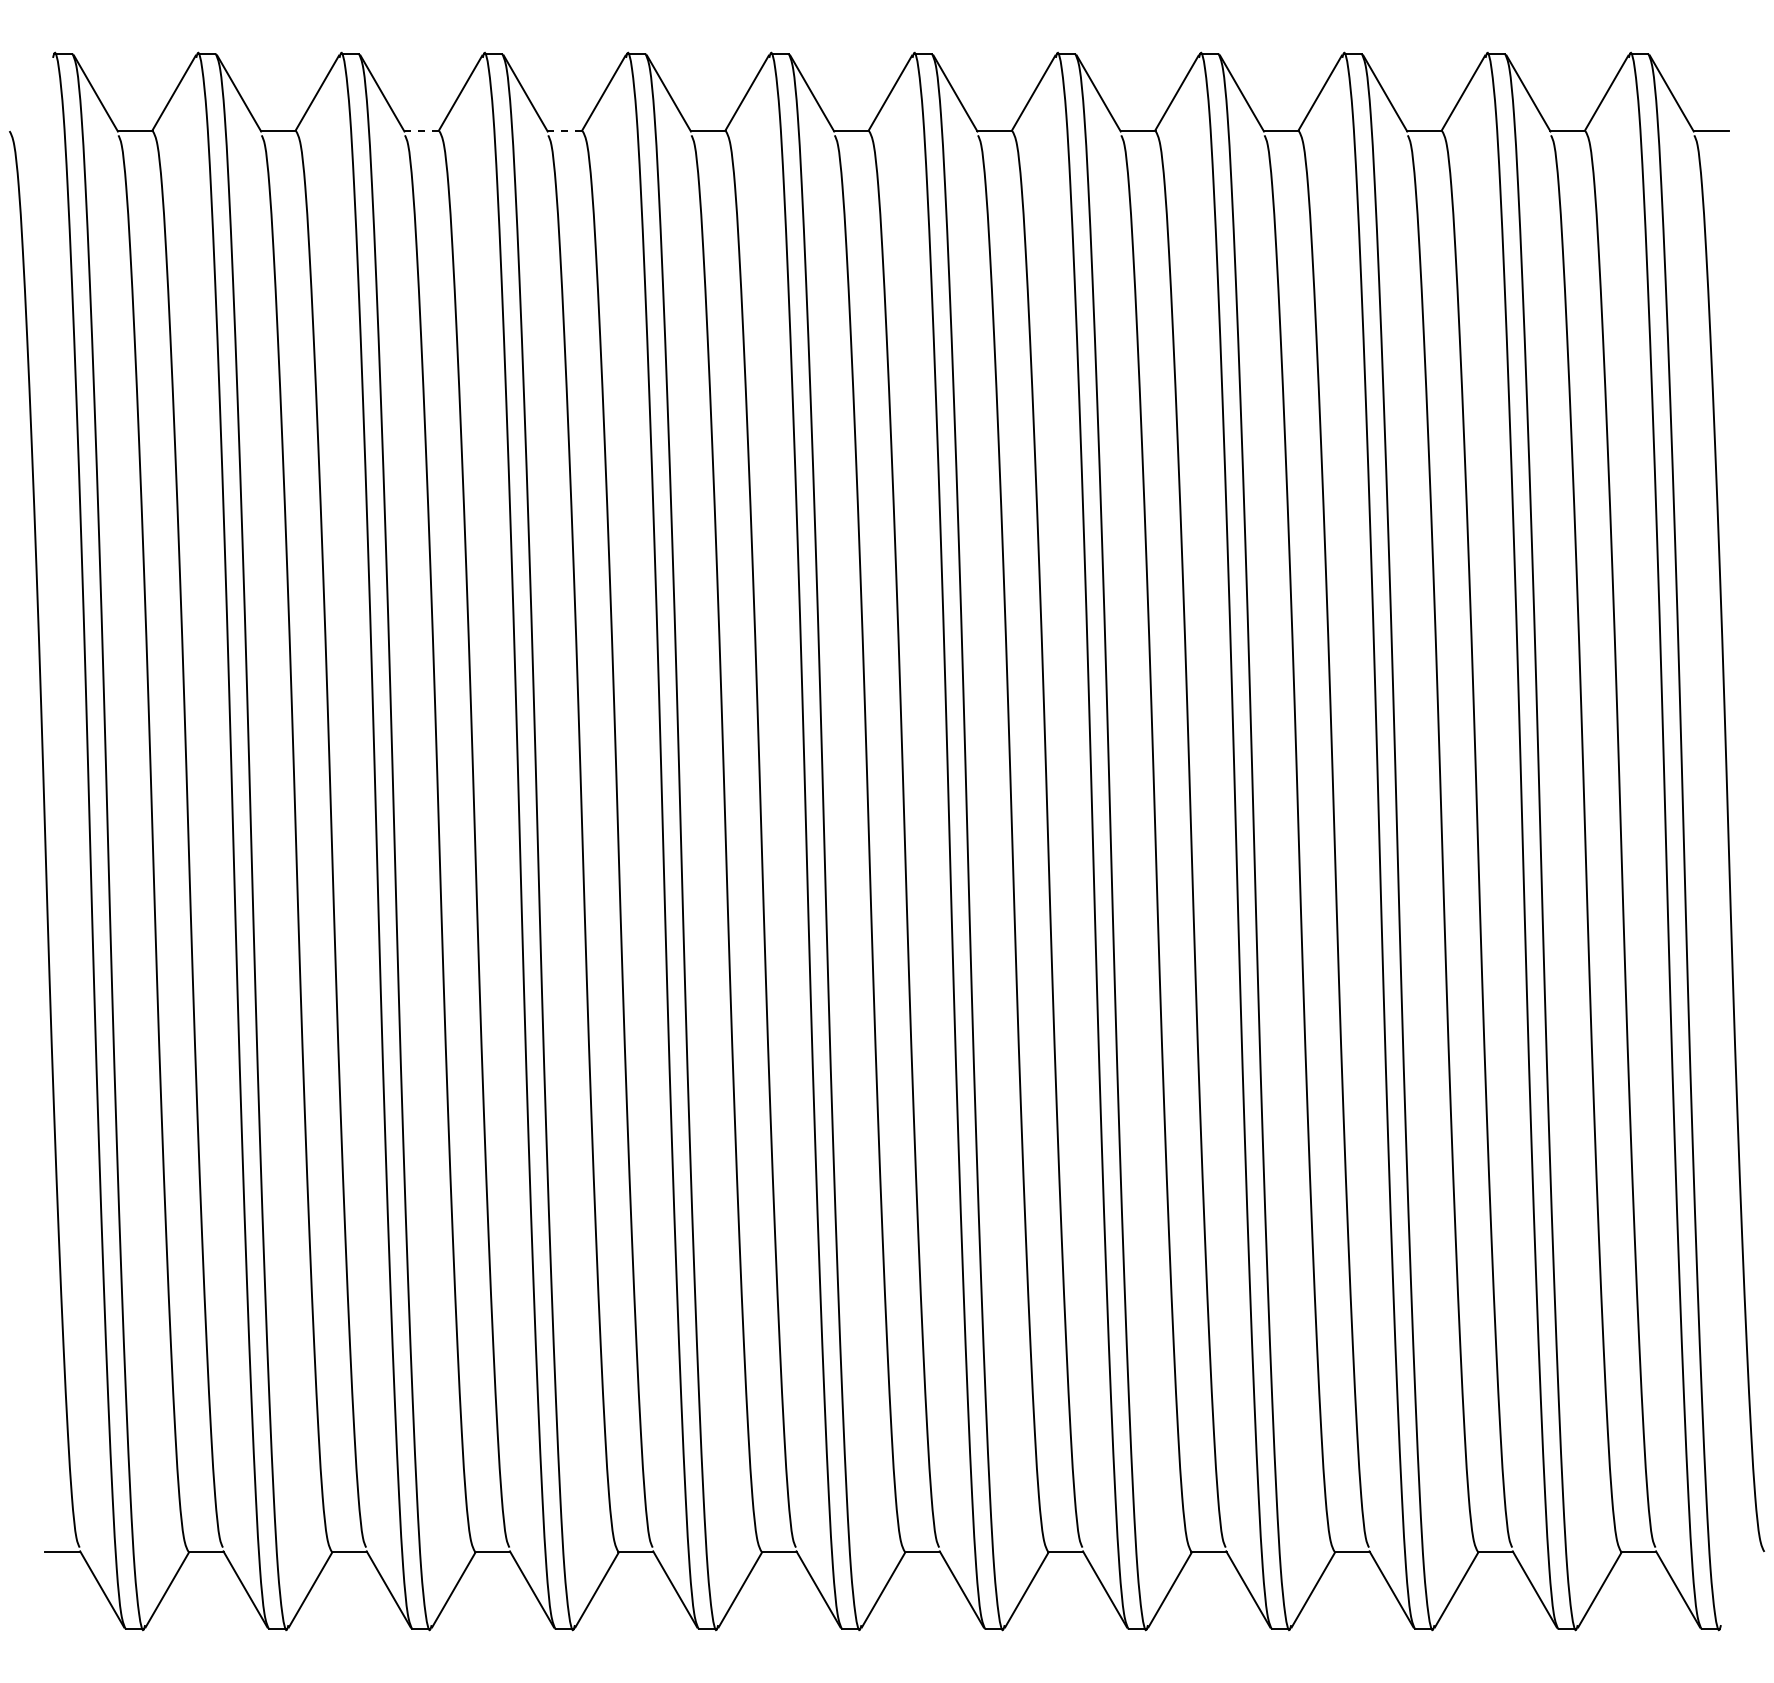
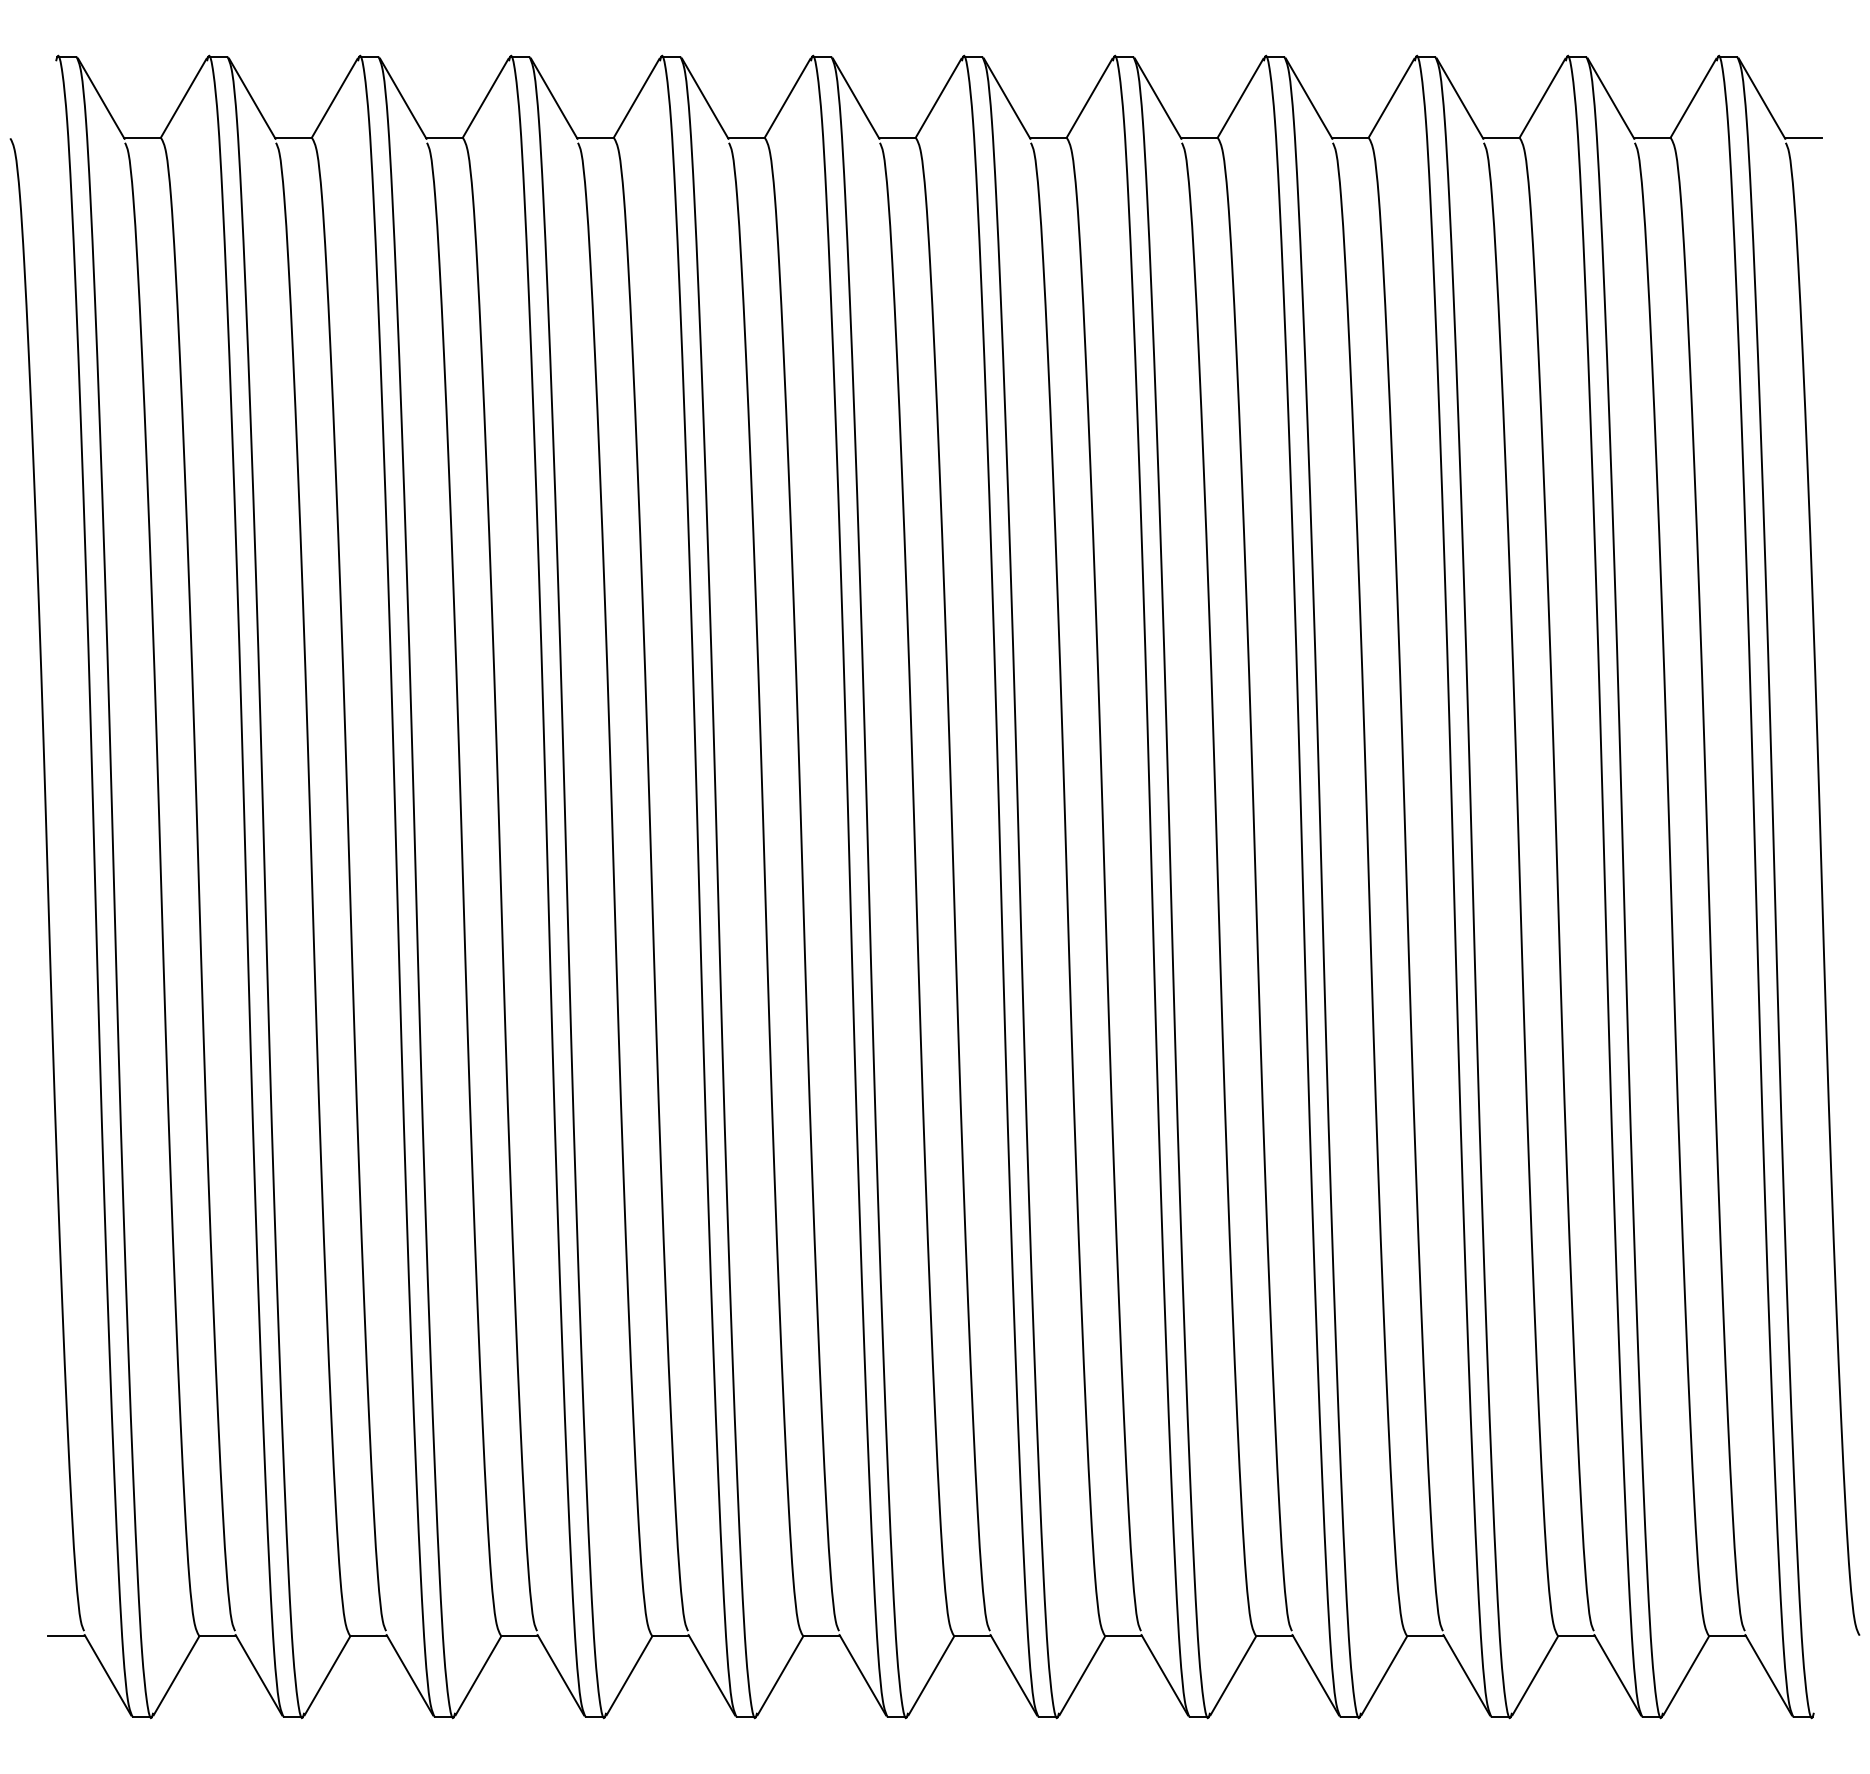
line: (421, 131) -> (444, 138), dashed -> solid
line: (564, 131) -> (595, 138), dashed -> solid

